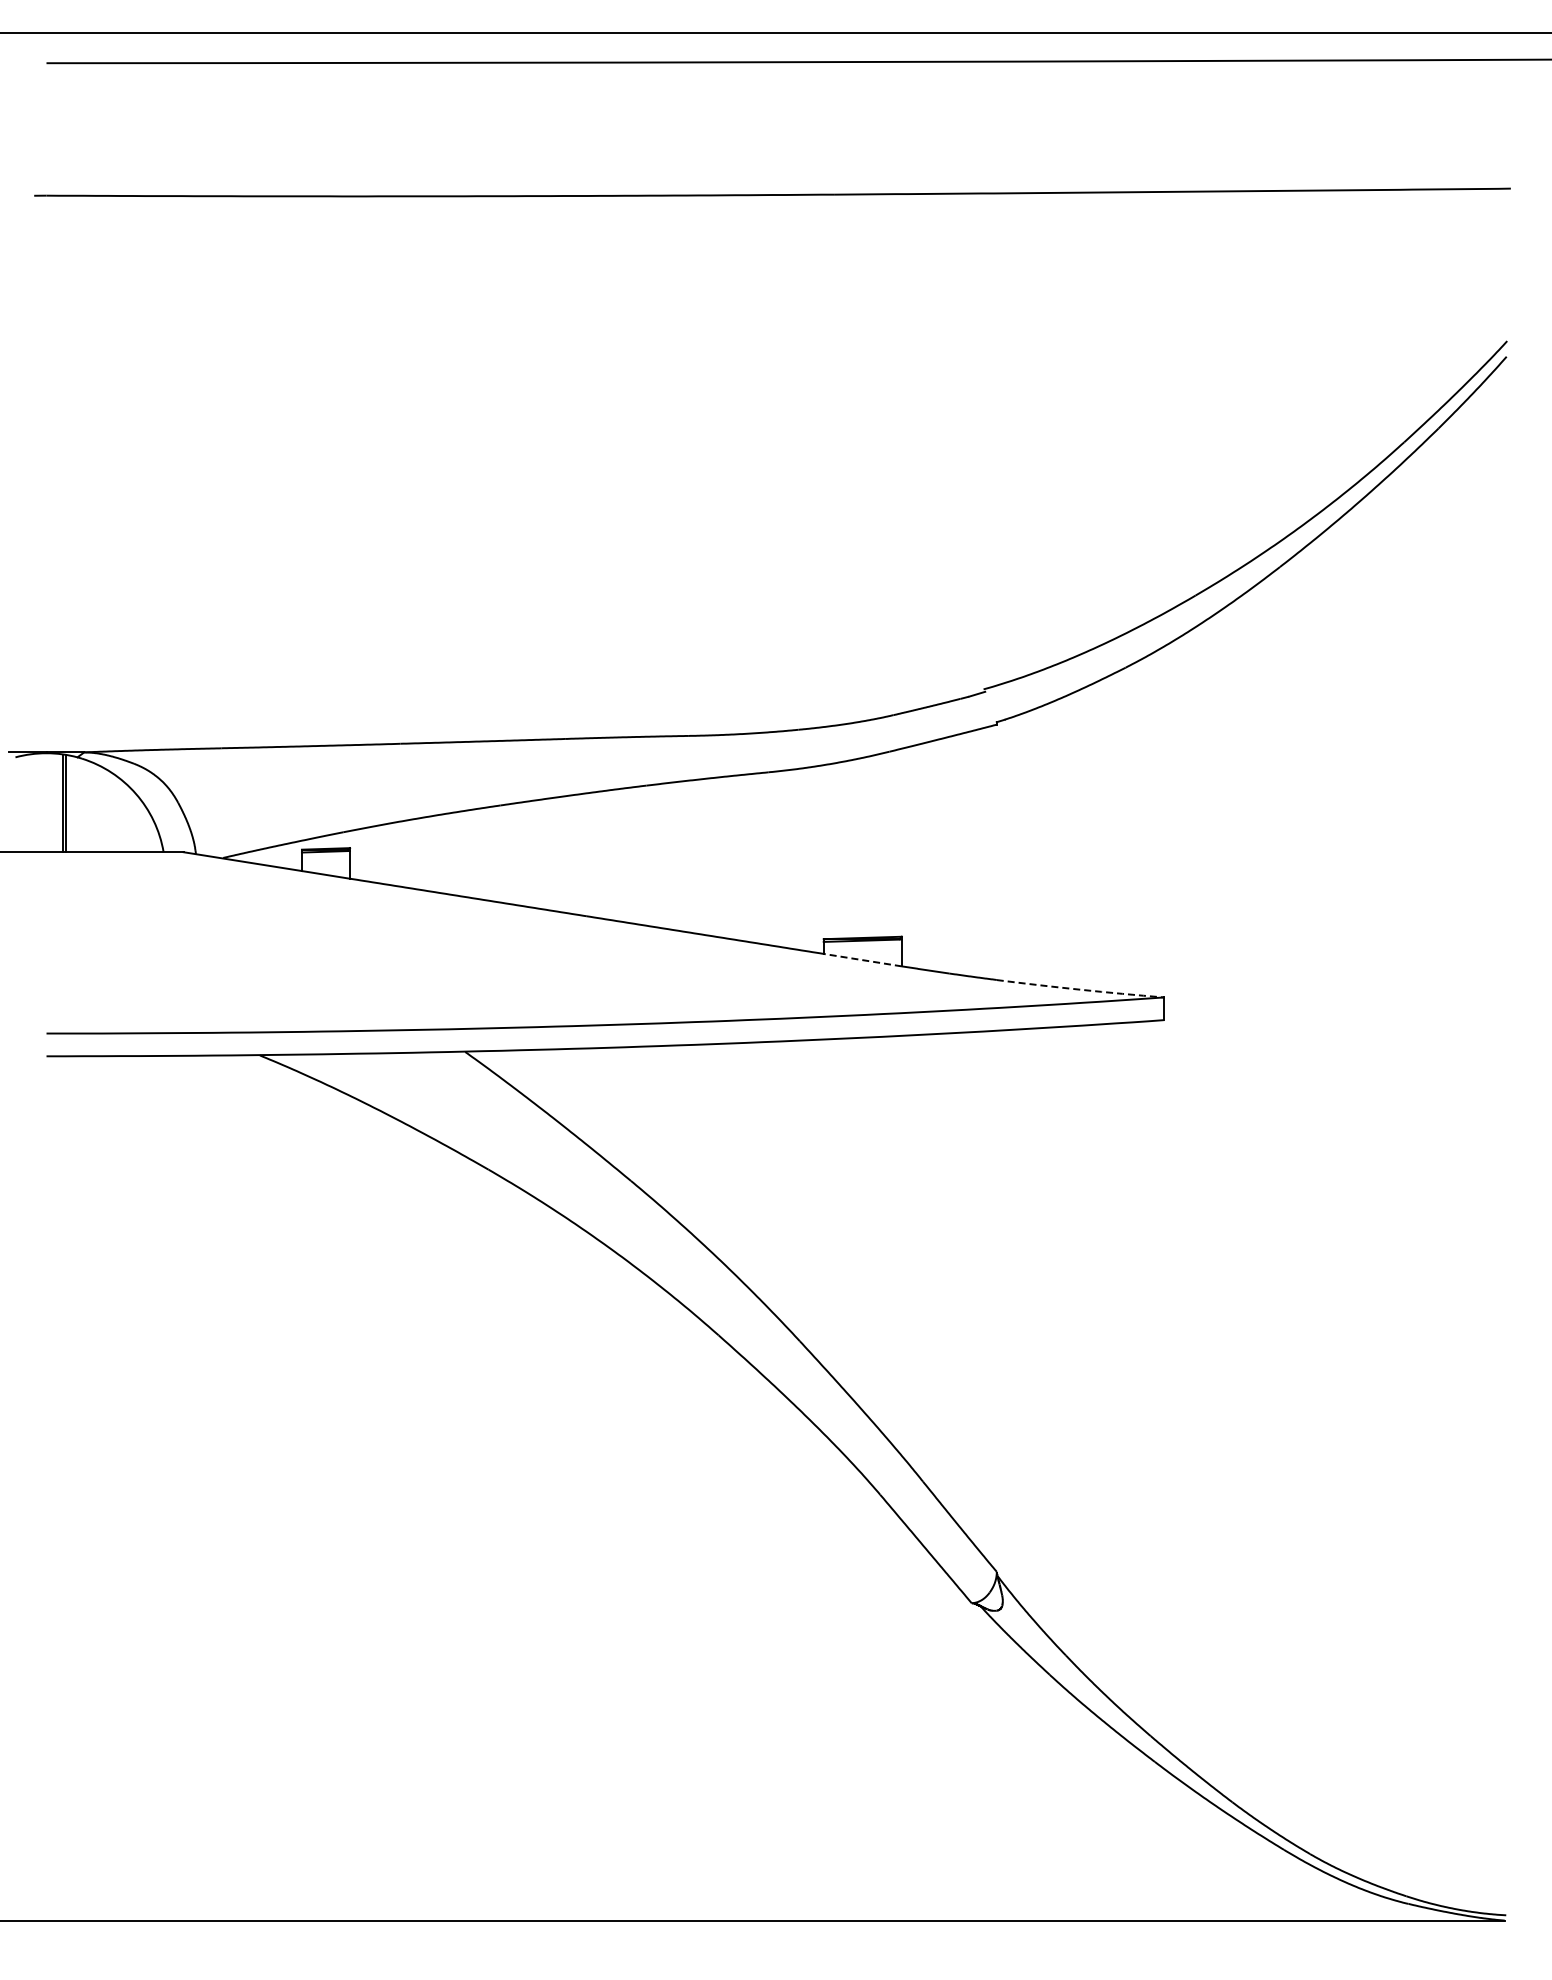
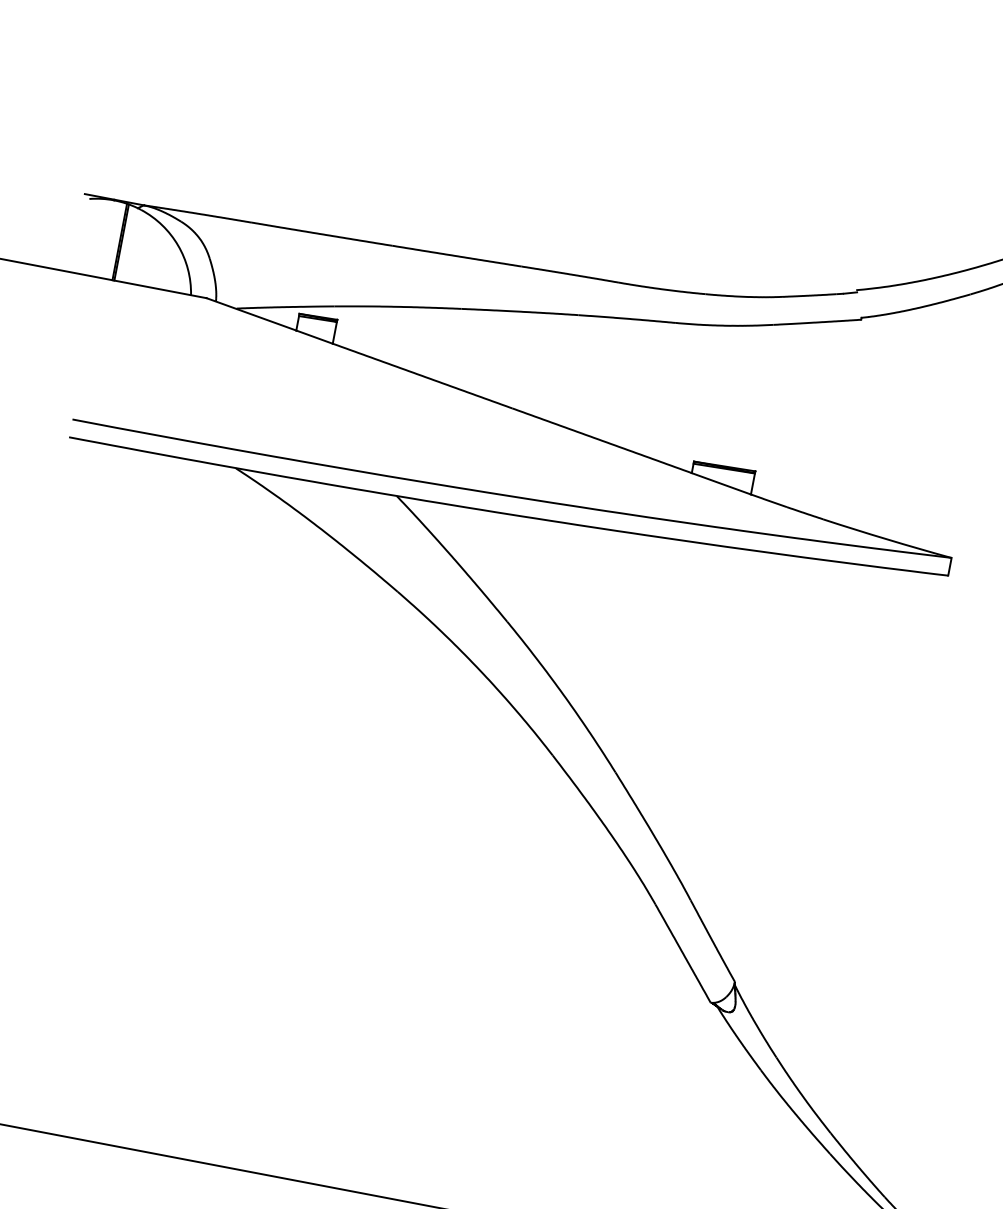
line: (862, 960) -> (721, 484), dashed -> solid
arc: (1080, 989) -> (887, 539), dashed -> solid

